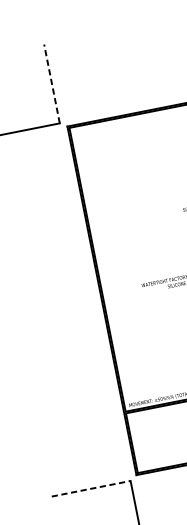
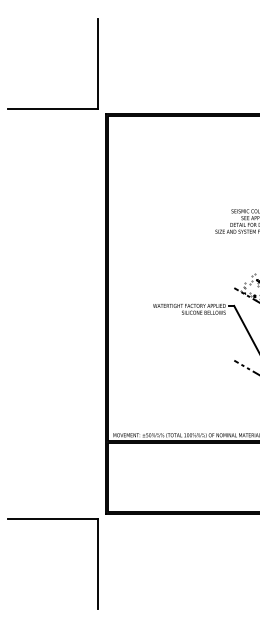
line: (52, 83) -> (98, 63), dashed -> solid
line: (91, 488) -> (53, 518), dashed -> solid

